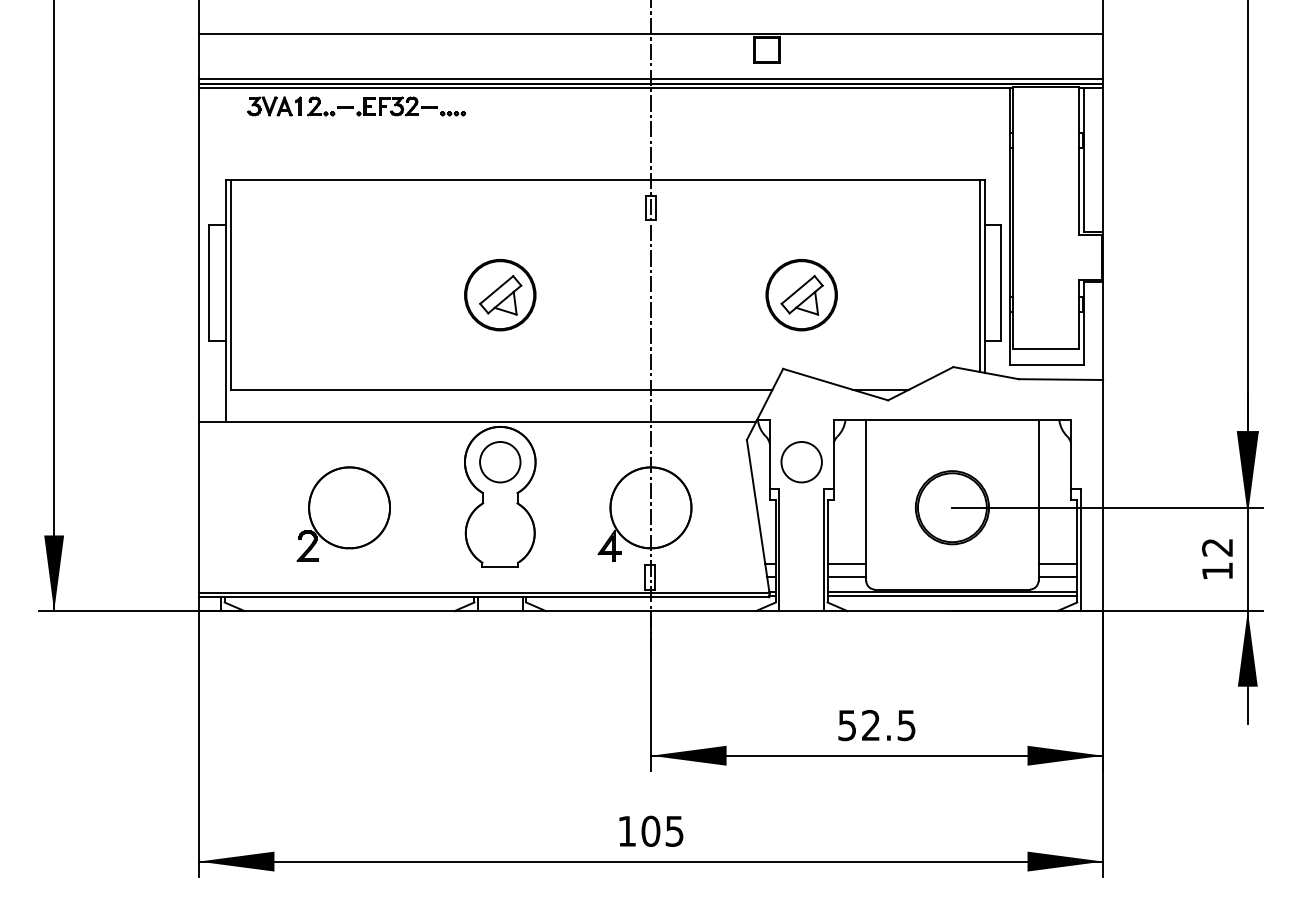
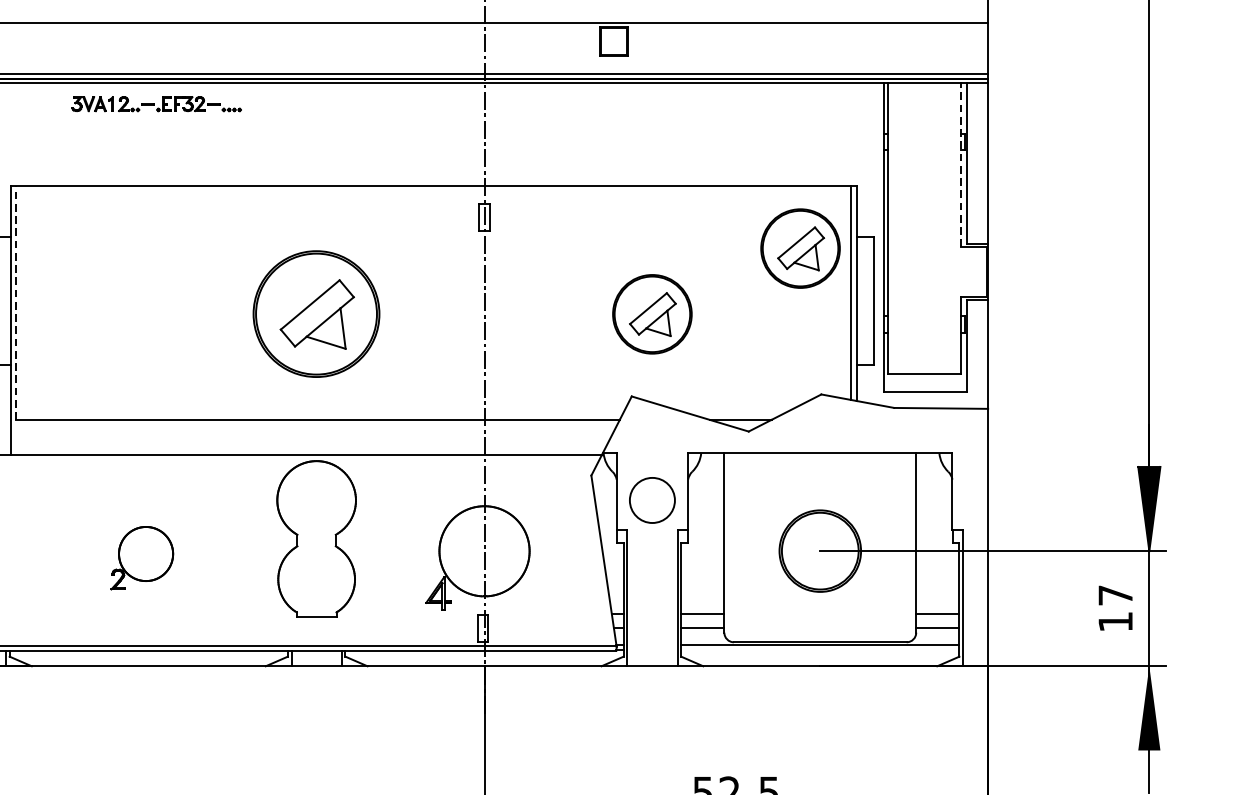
part: (356, 106) -> (156, 104), size x0.7
line: (1078, 160) -> (960, 164), solid -> dashed
part: (934, 236) -> (800, 249), added
line: (230, 284) -> (16, 302), solid -> dashed
part: (500, 295) -> (316, 314), size x1.6
circle: (500, 462) -> (316, 500), removed
part: (343, 513) -> (142, 557), size x0.6
text: (1217, 547) -> (1115, 595), 12 -> 17
line: (952, 596) -> (820, 650), removed

